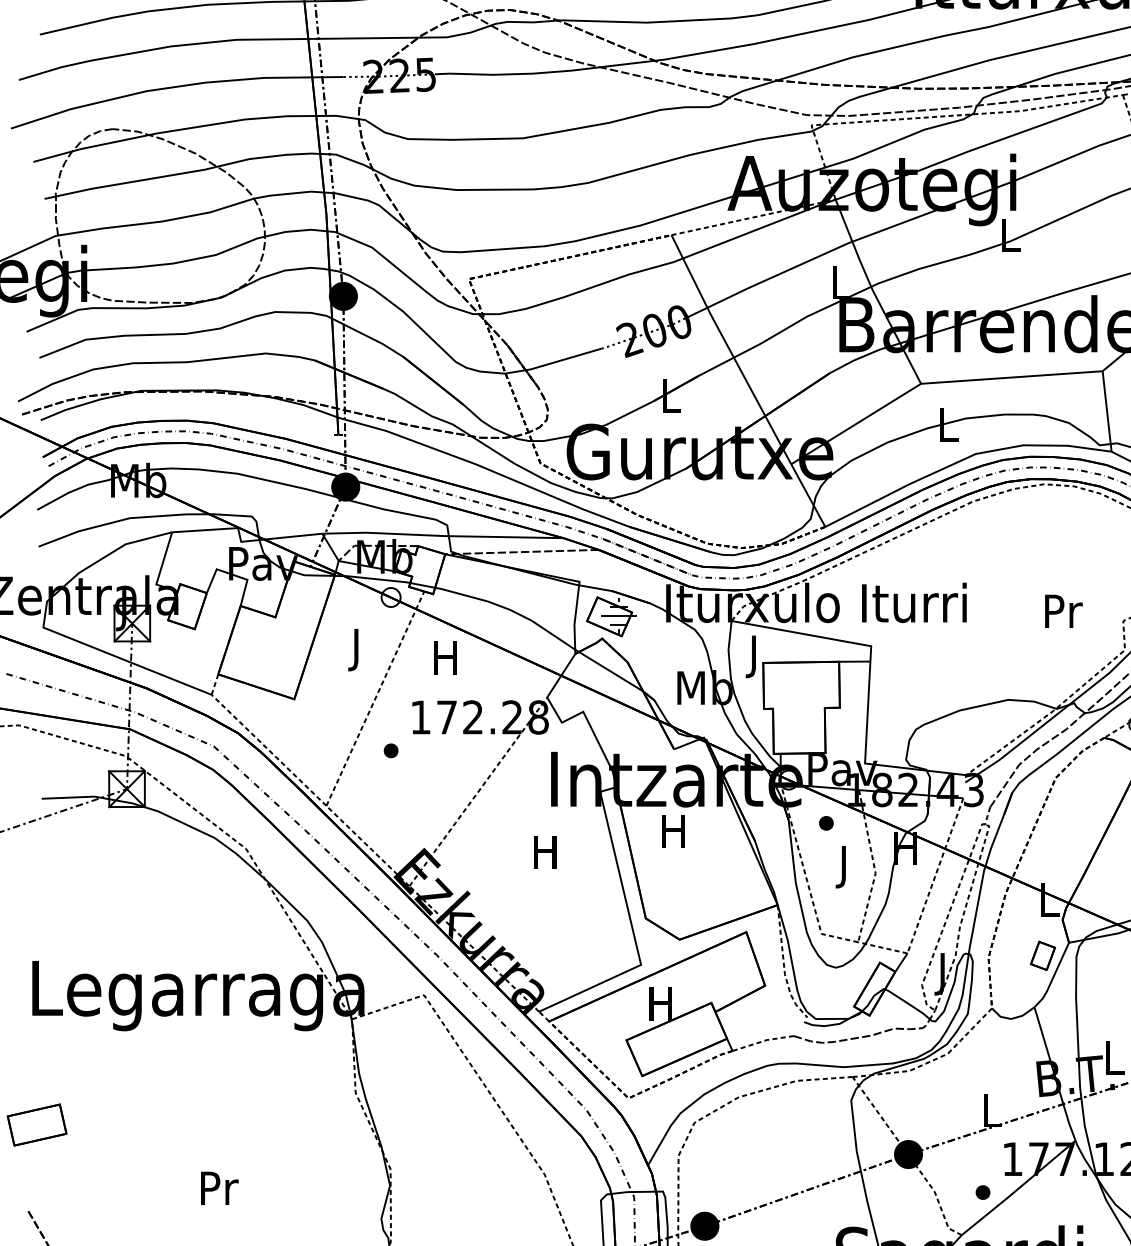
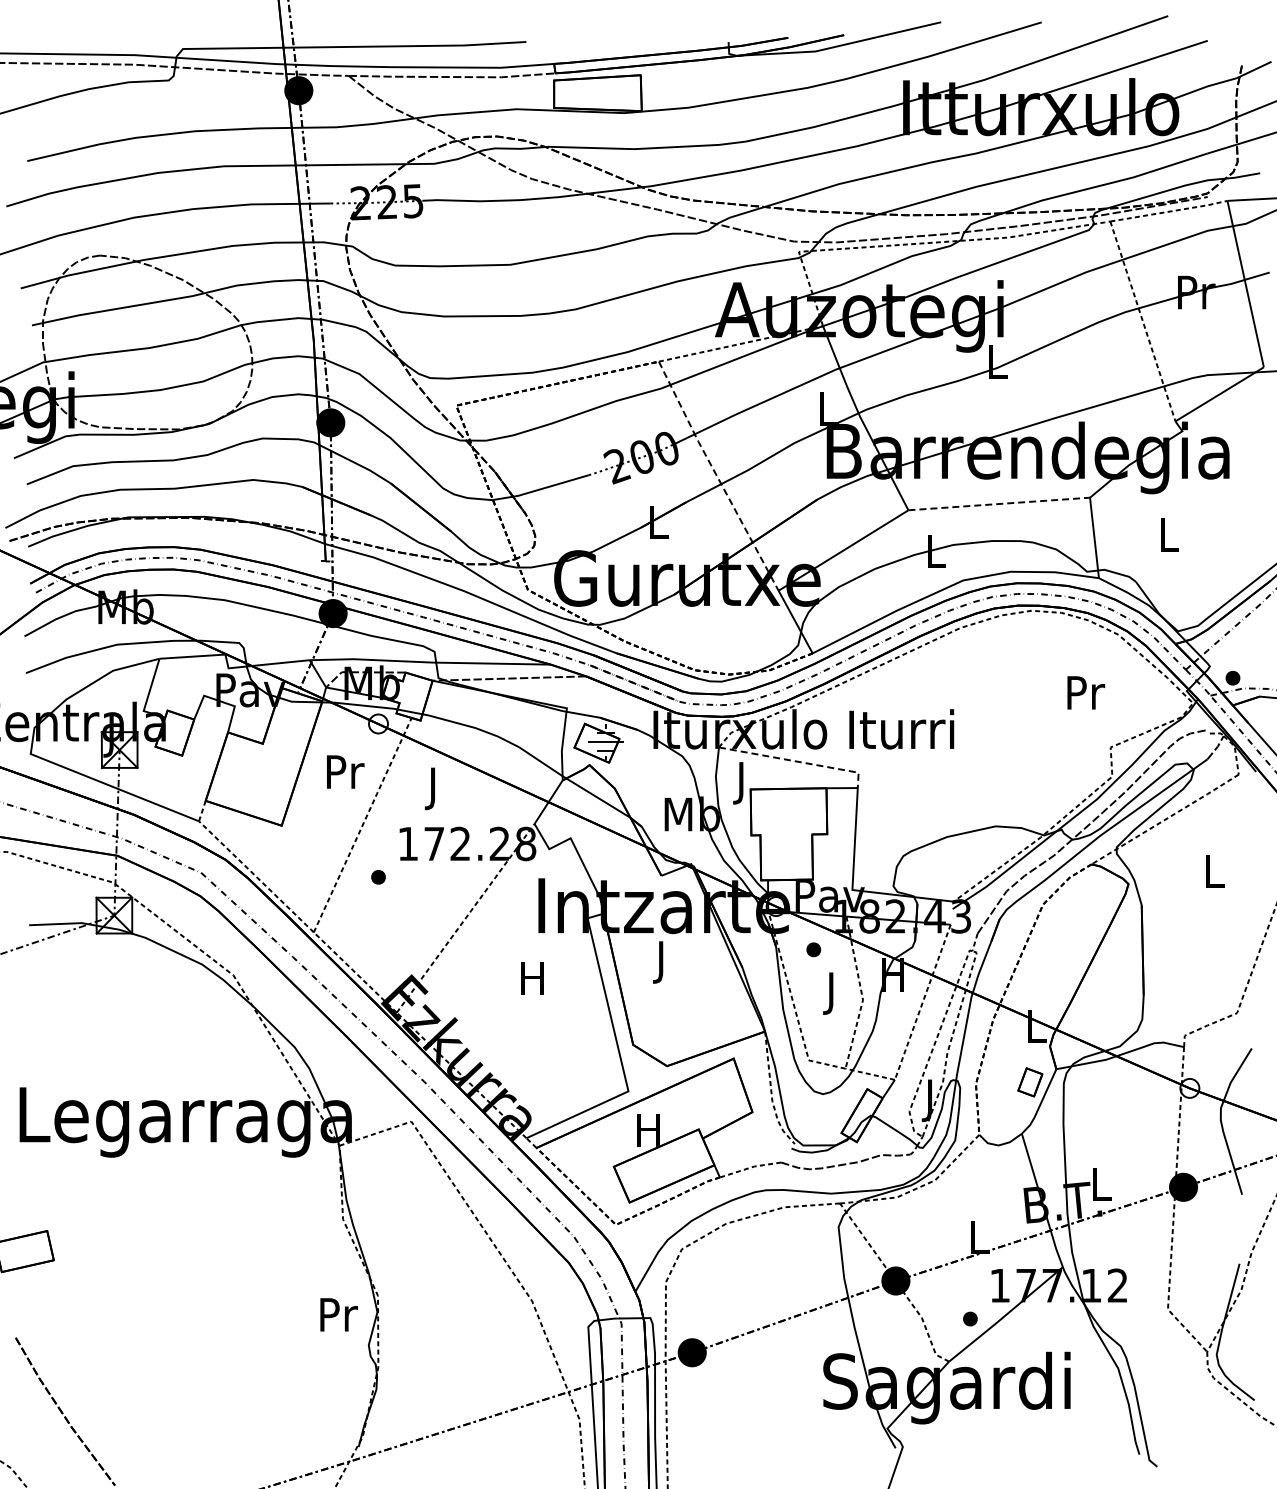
line: (730, 350) -> (717, 476), solid -> dashed
line: (1012, 377) -> (999, 503), solid -> dashed
text: (1064, 611) -> (1086, 692), moved
line: (810, 635) -> (797, 761), solid -> dashed
text: (358, 650) -> (345, 776), J -> Pr
text: (445, 662) -> (432, 788), H -> J
text: (674, 836) -> (661, 962), H -> J
text: (219, 1188) -> (338, 1314), moved

